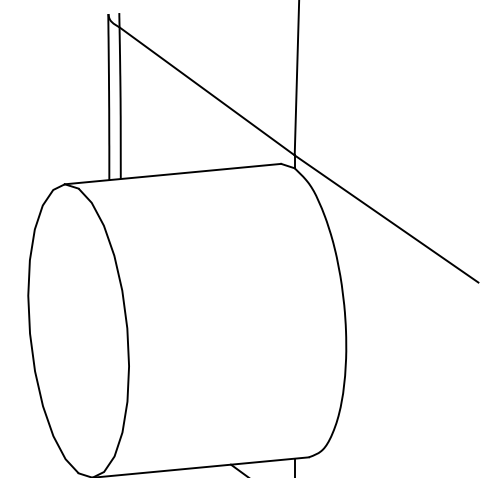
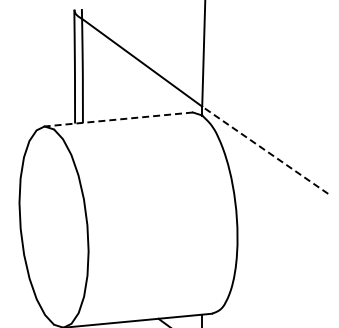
line: (172, 174) -> (118, 119), solid -> dashed
line: (386, 219) -> (265, 150), solid -> dashed

